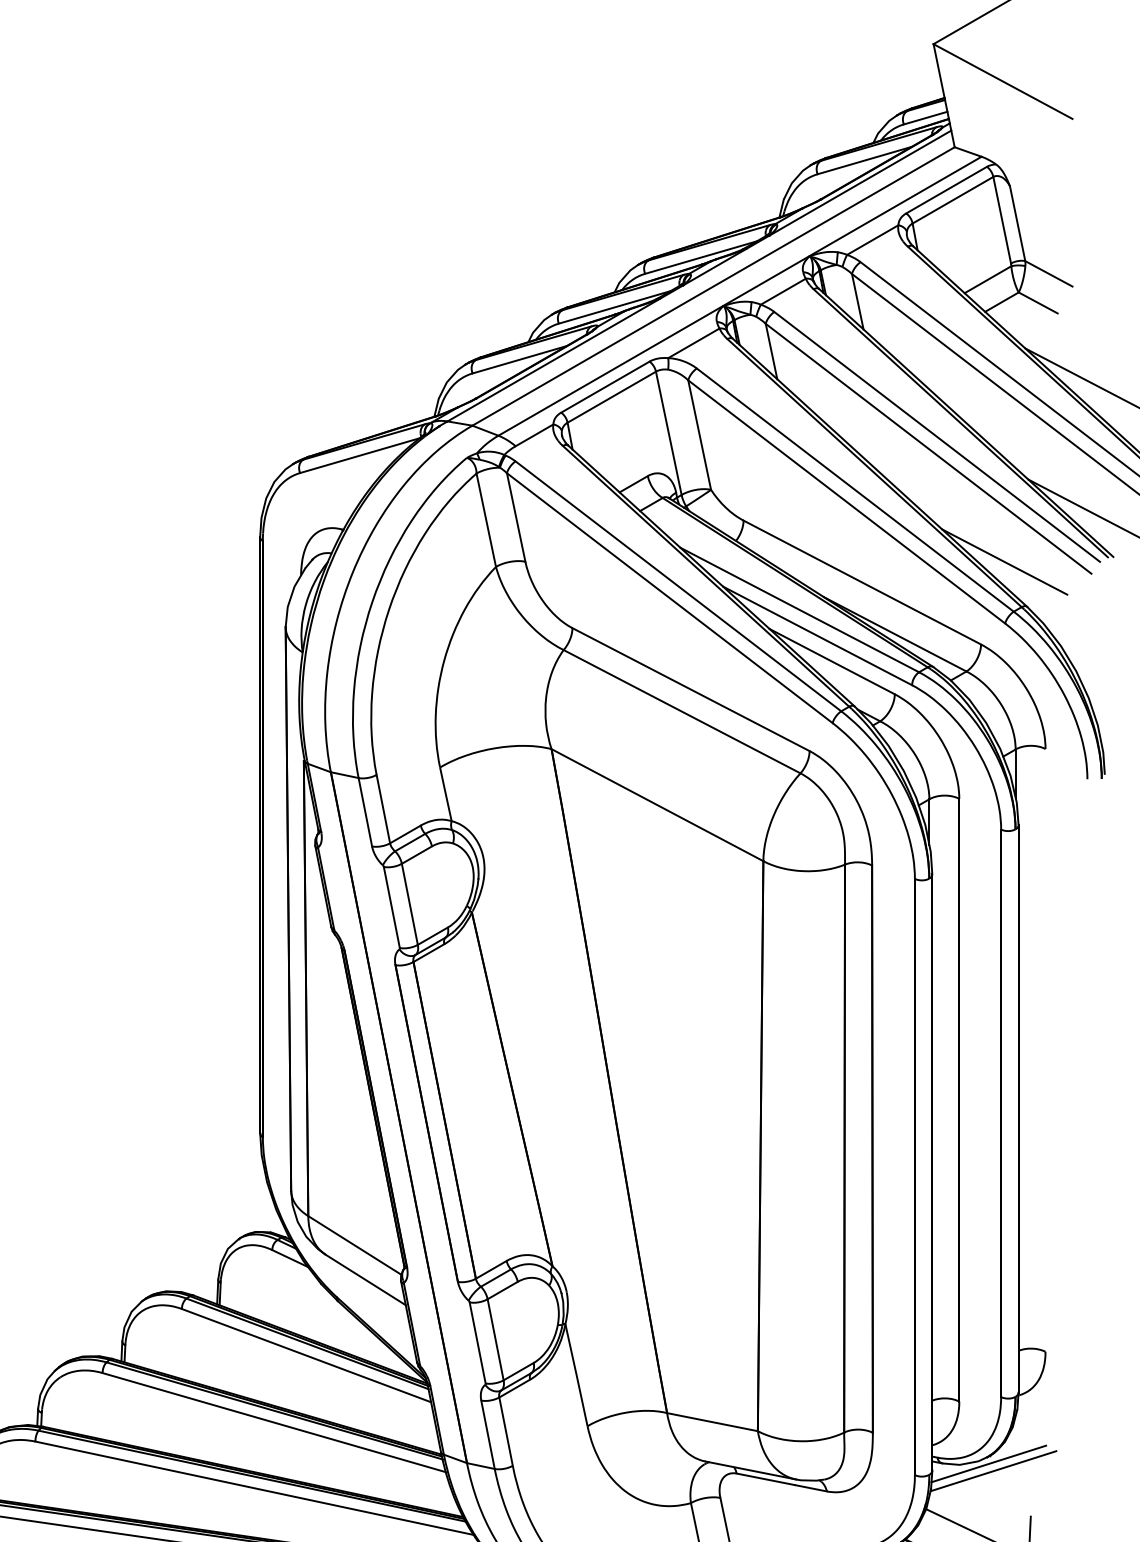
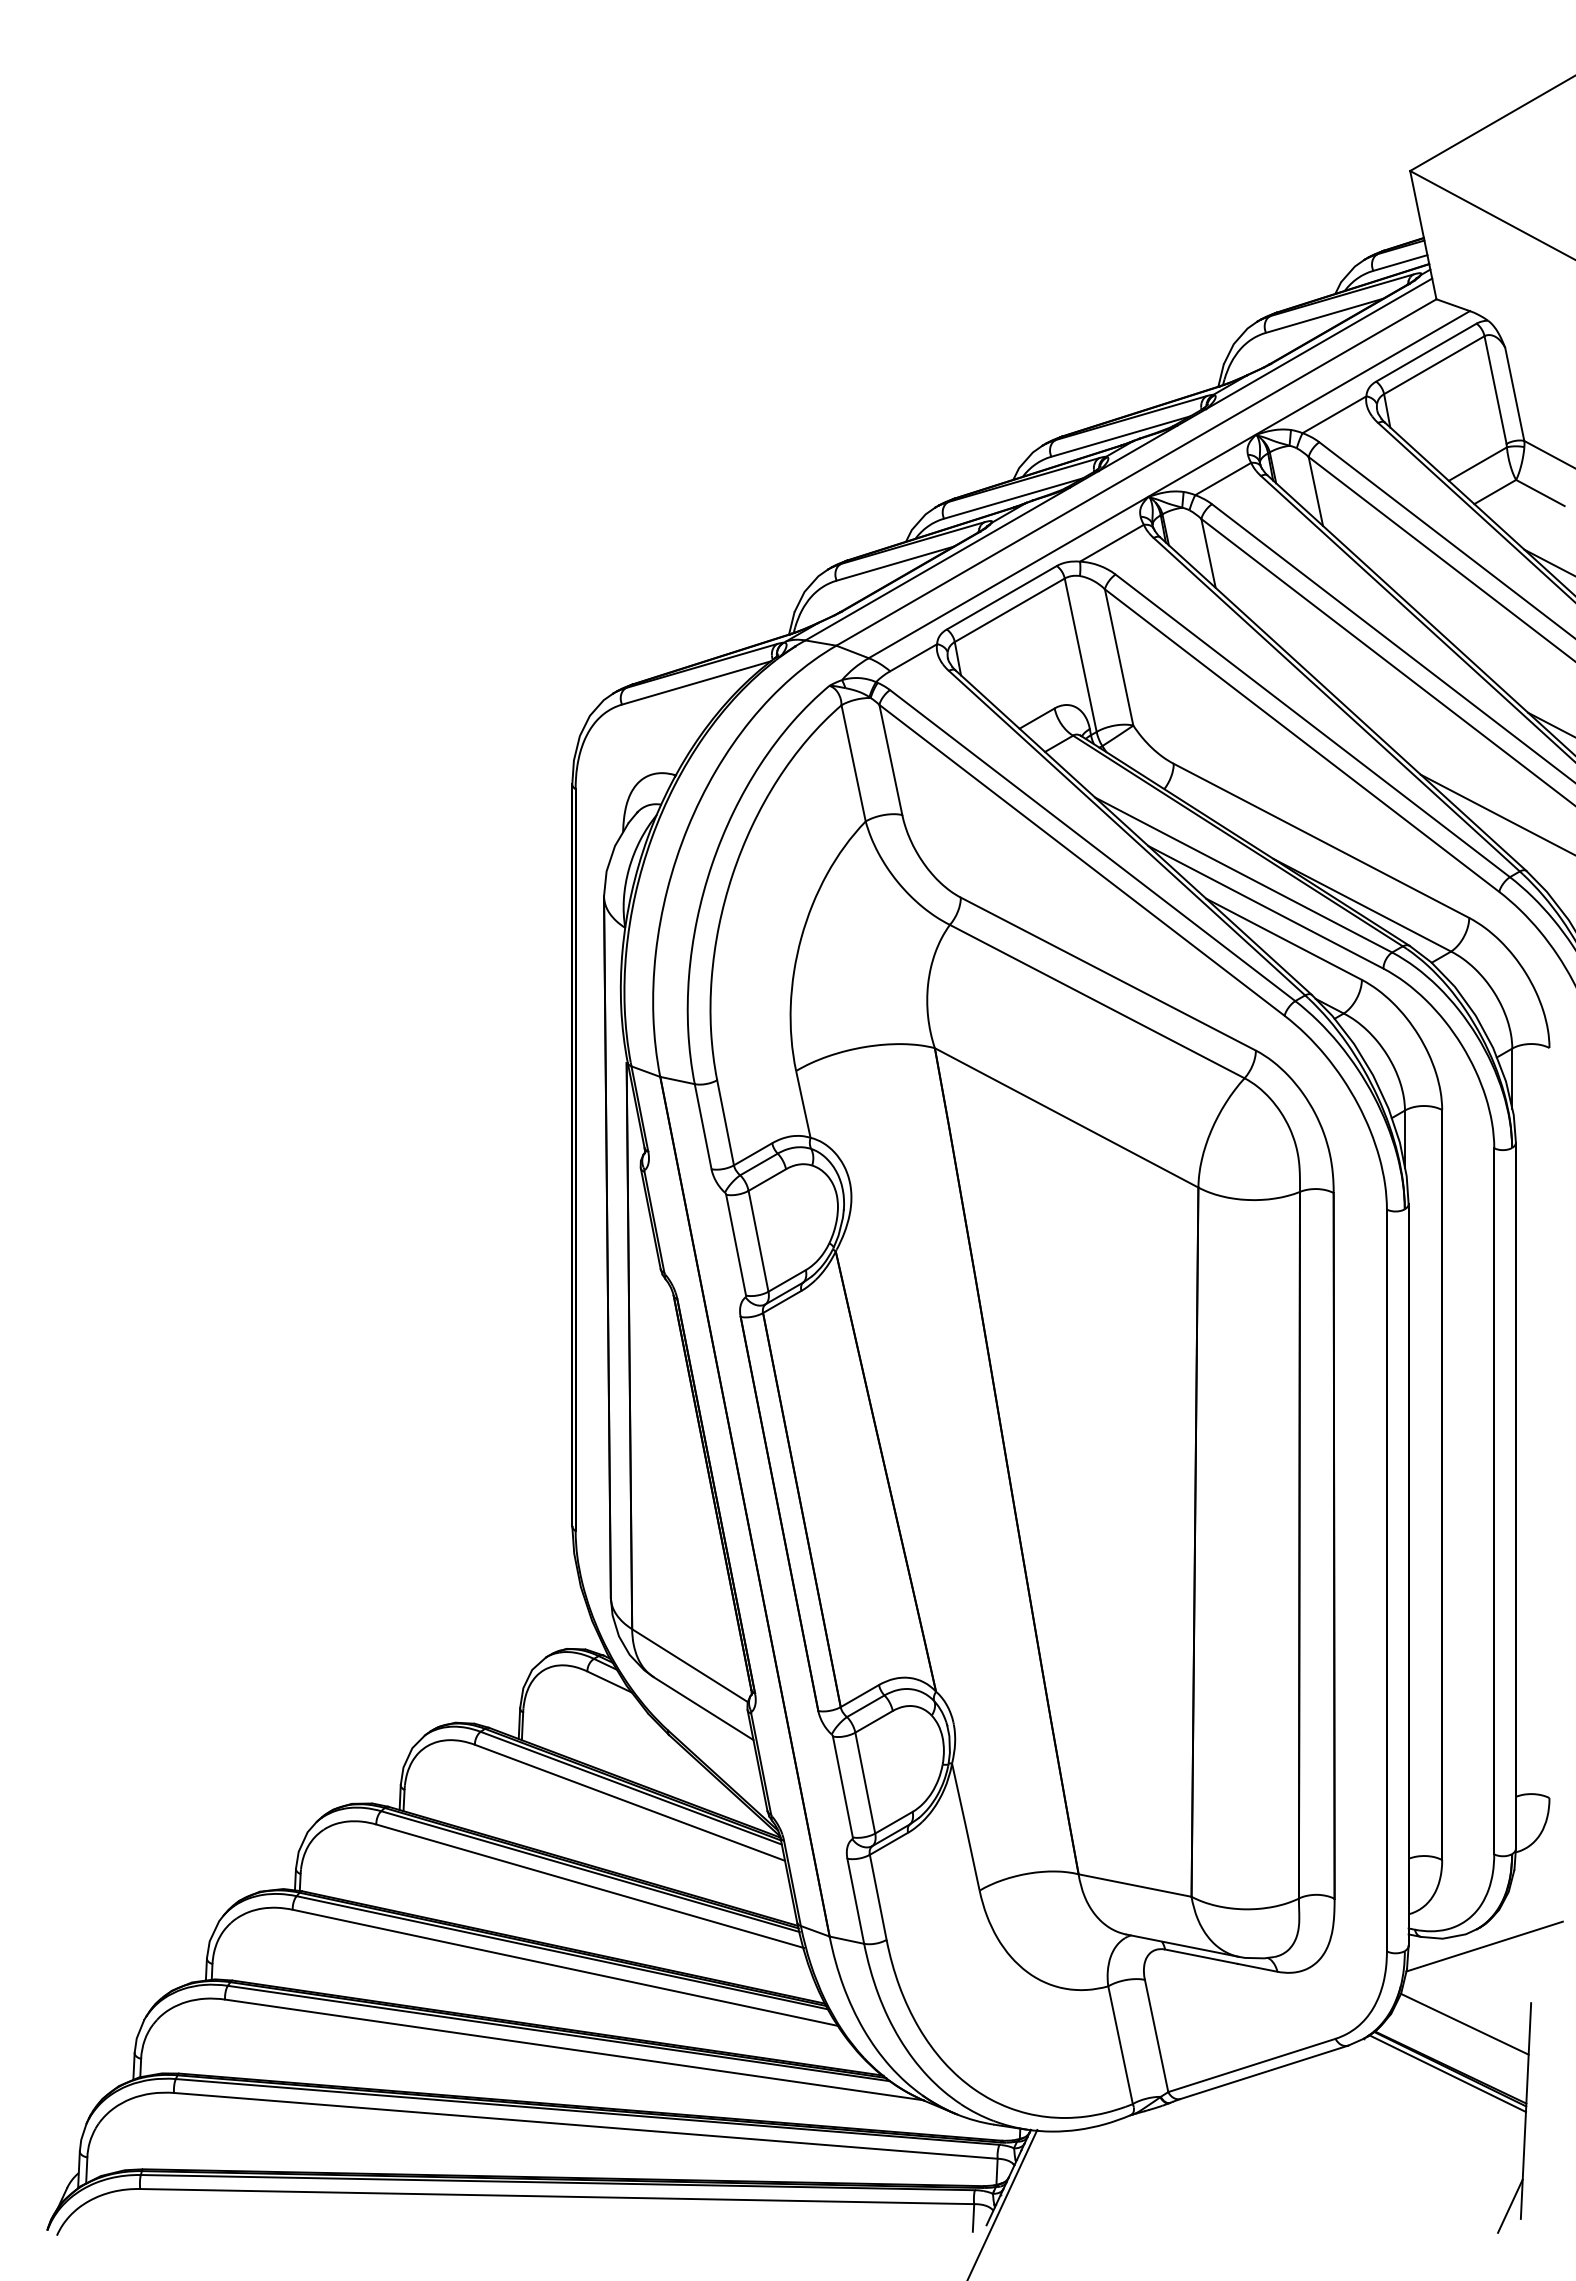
line: (988, 1463) -> (1478, 1937), removed

